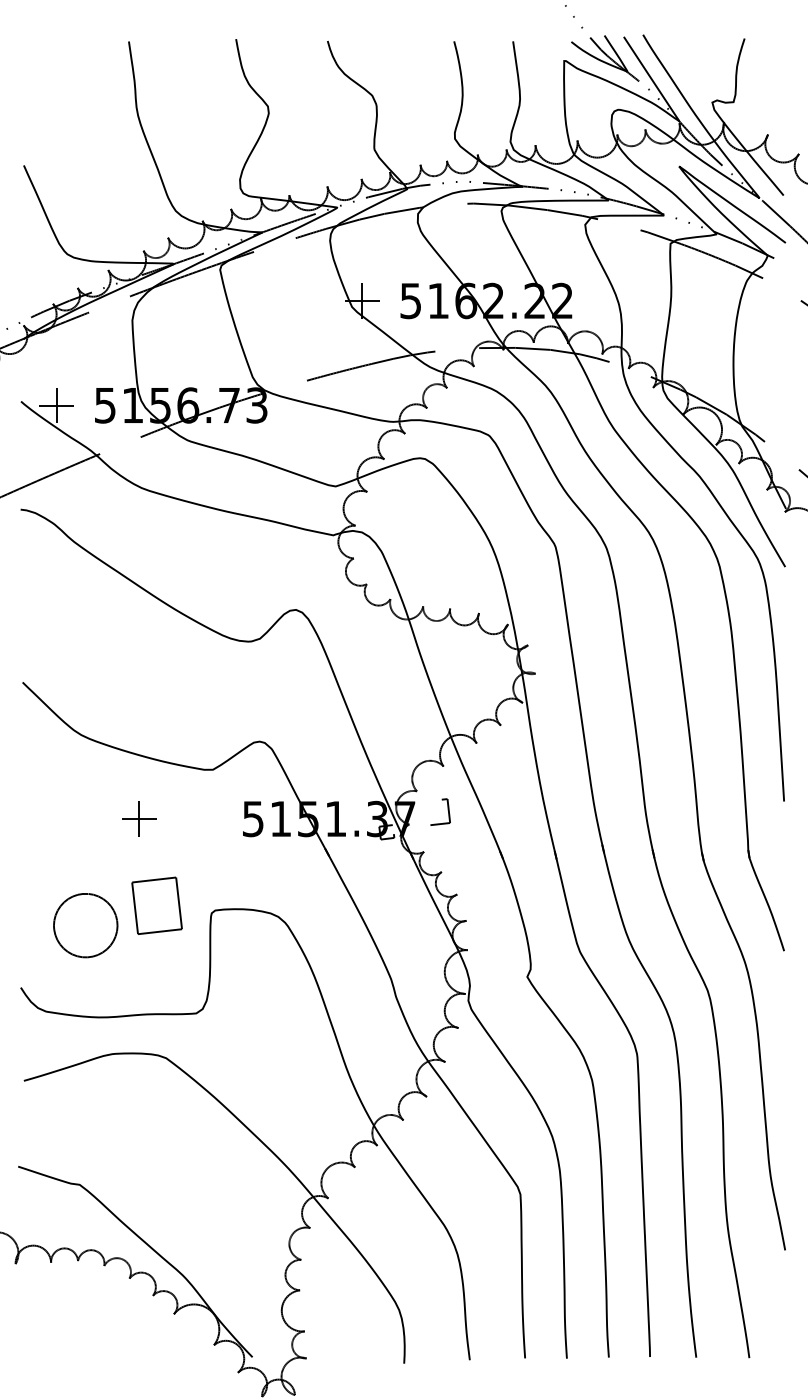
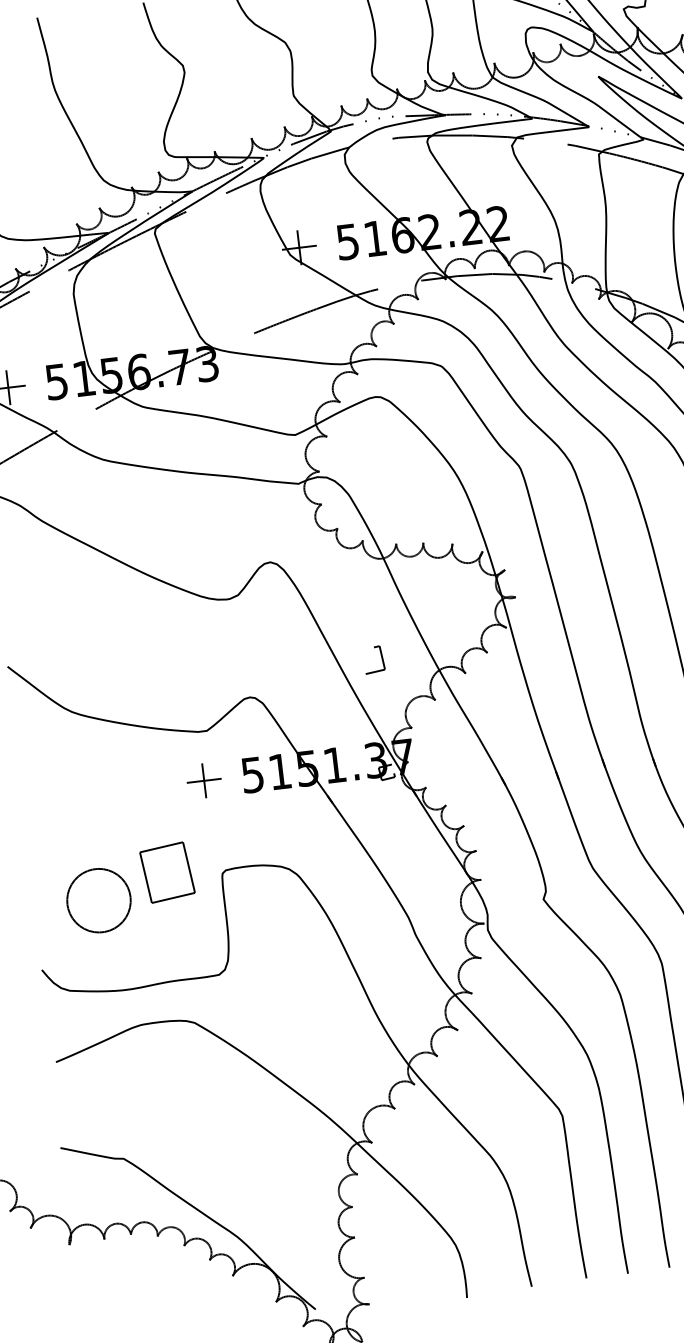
part: (447, 810) -> (380, 657), moved
part: (139, 818) -> (204, 780), moved

